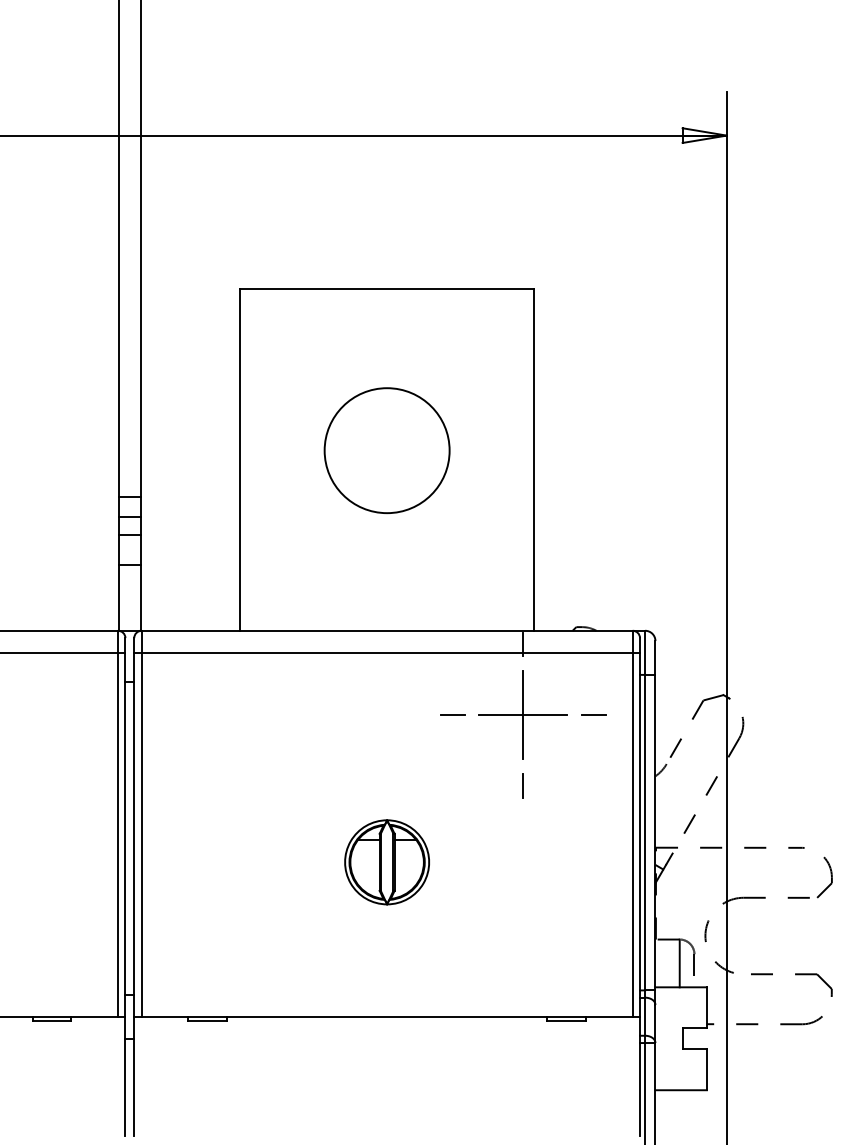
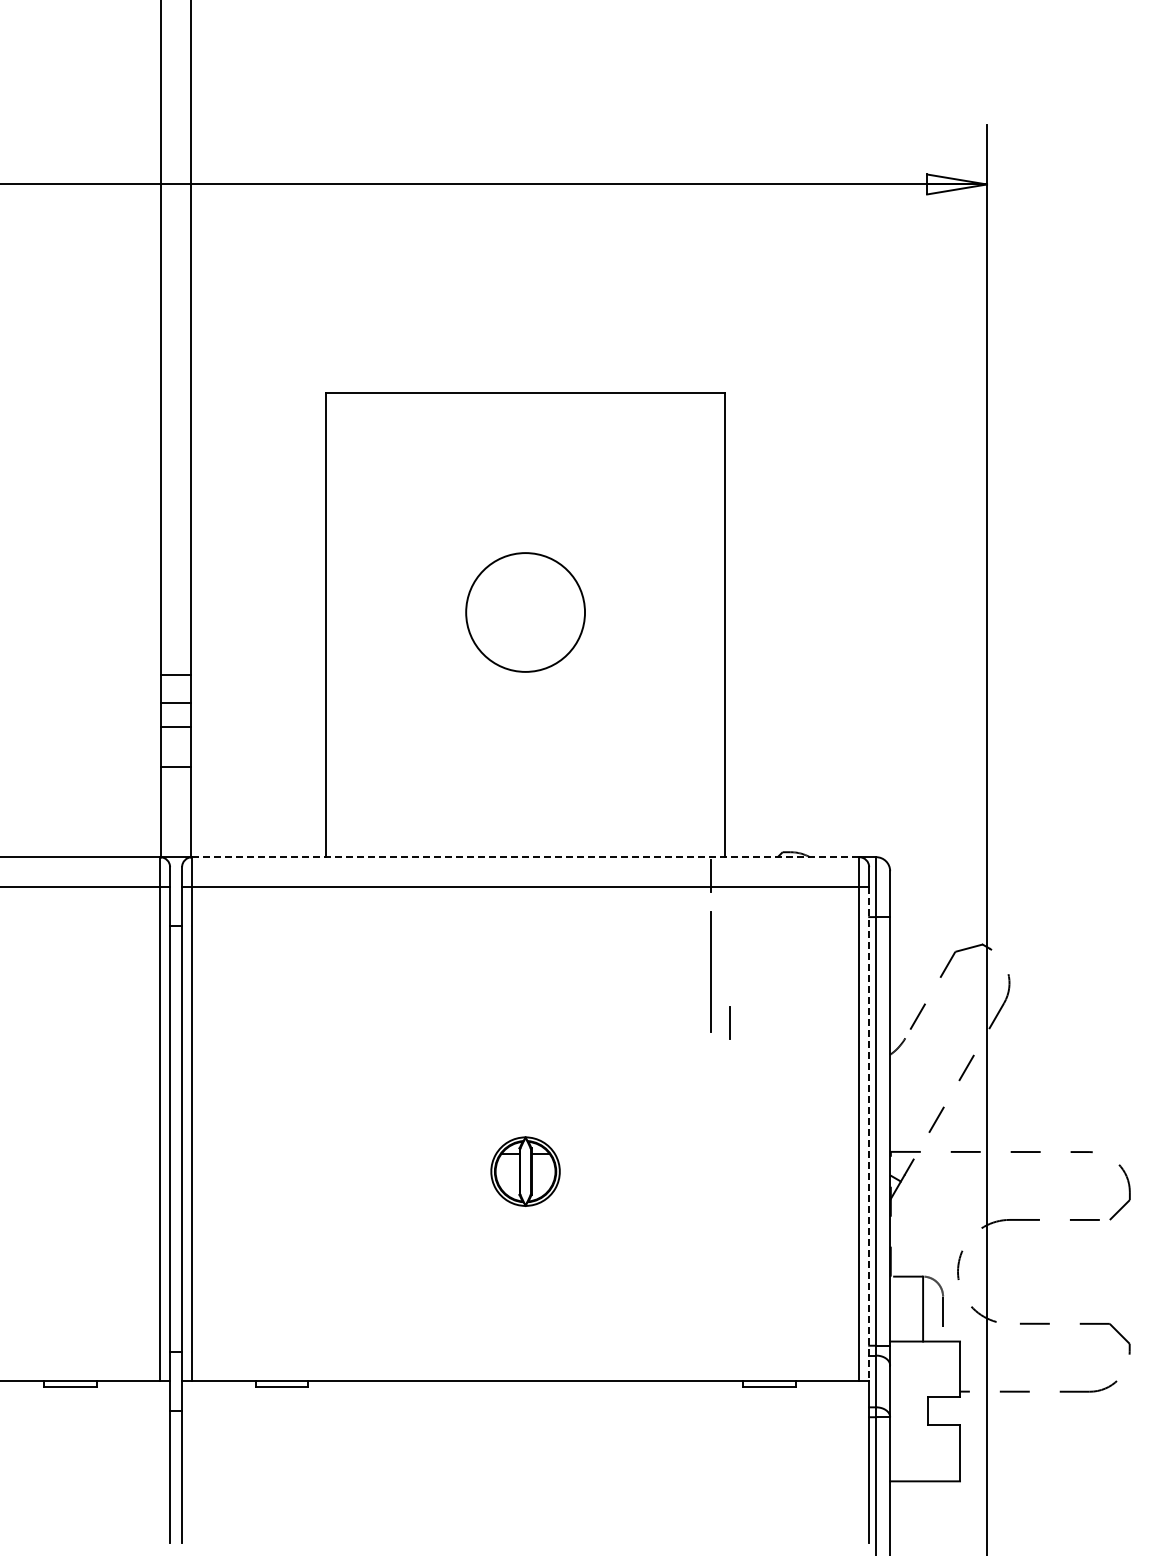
circle: (387, 450) -> (525, 612), size x0.7
line: (387, 631) -> (525, 857), solid -> dashed
line: (452, 714) -> (614, 971), removed
line: (523, 714) -> (710, 971), removed
line: (593, 714) -> (806, 971), removed
line: (523, 785) -> (729, 1022), moved
line: (640, 834) -> (869, 1134), solid -> dashed
part: (387, 862) -> (525, 1171), size x0.6

